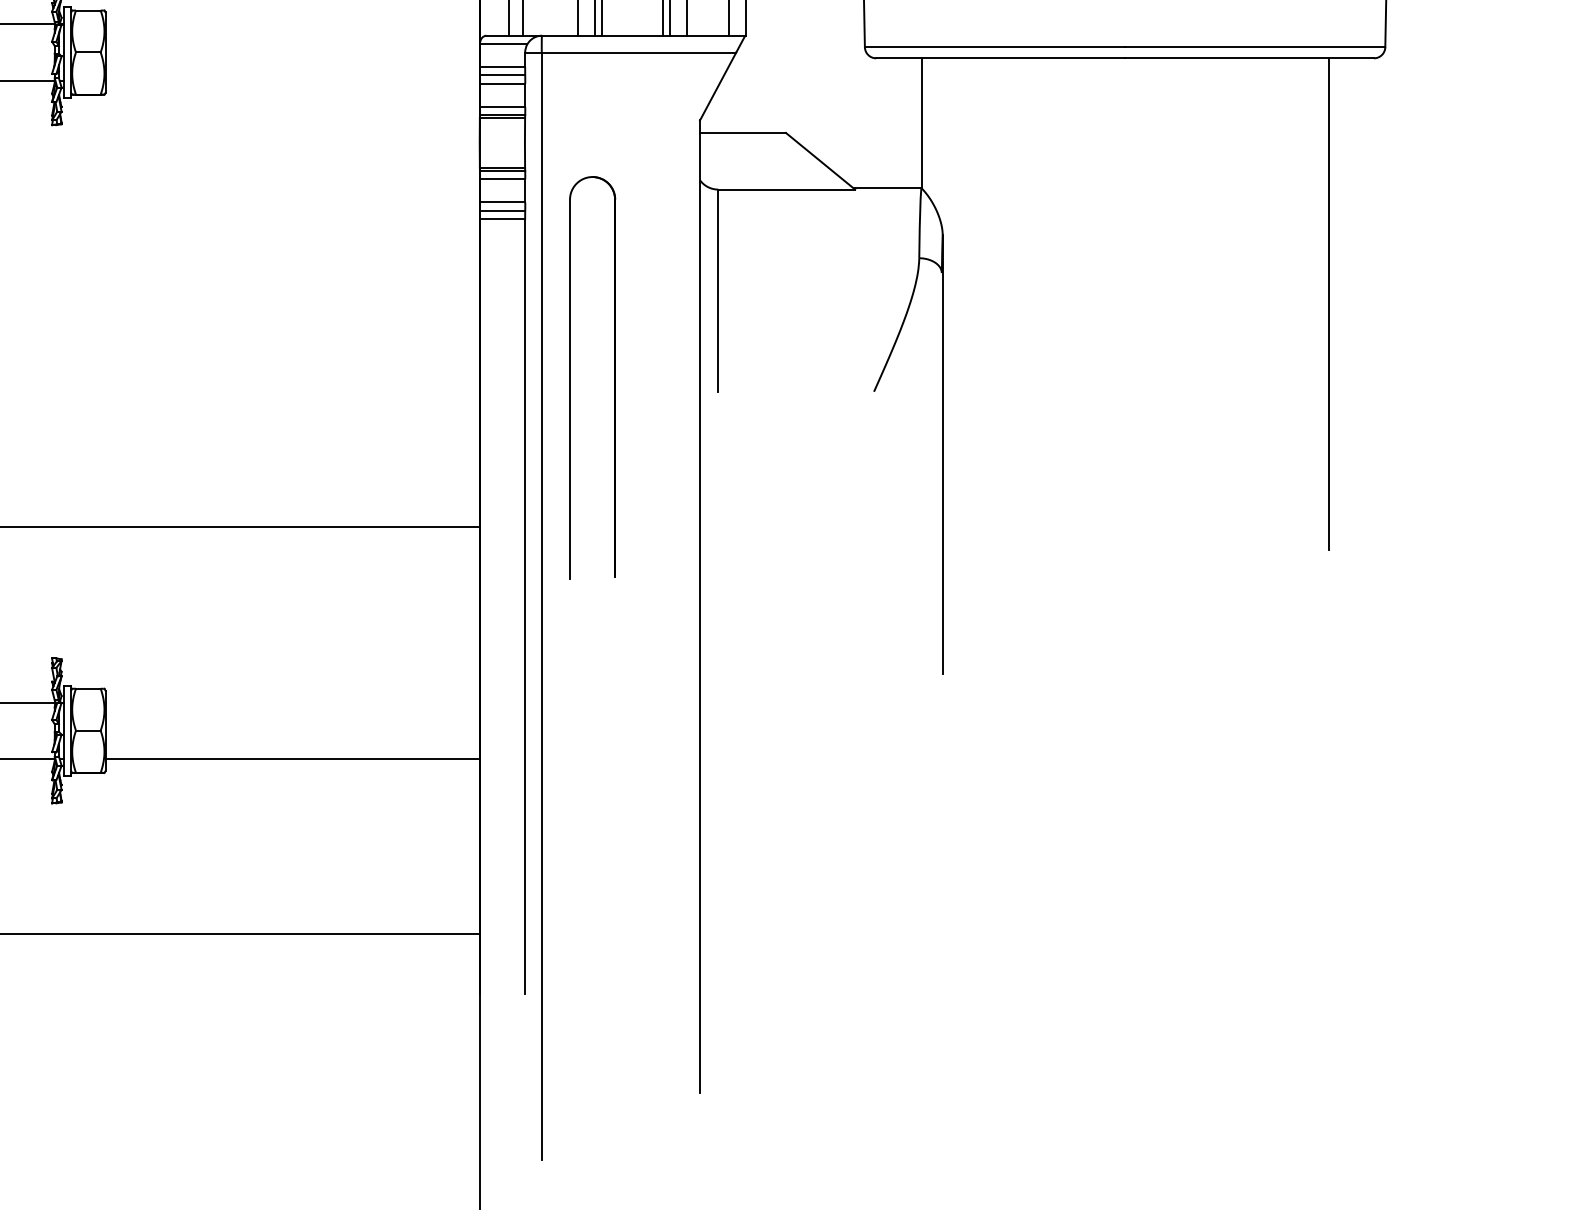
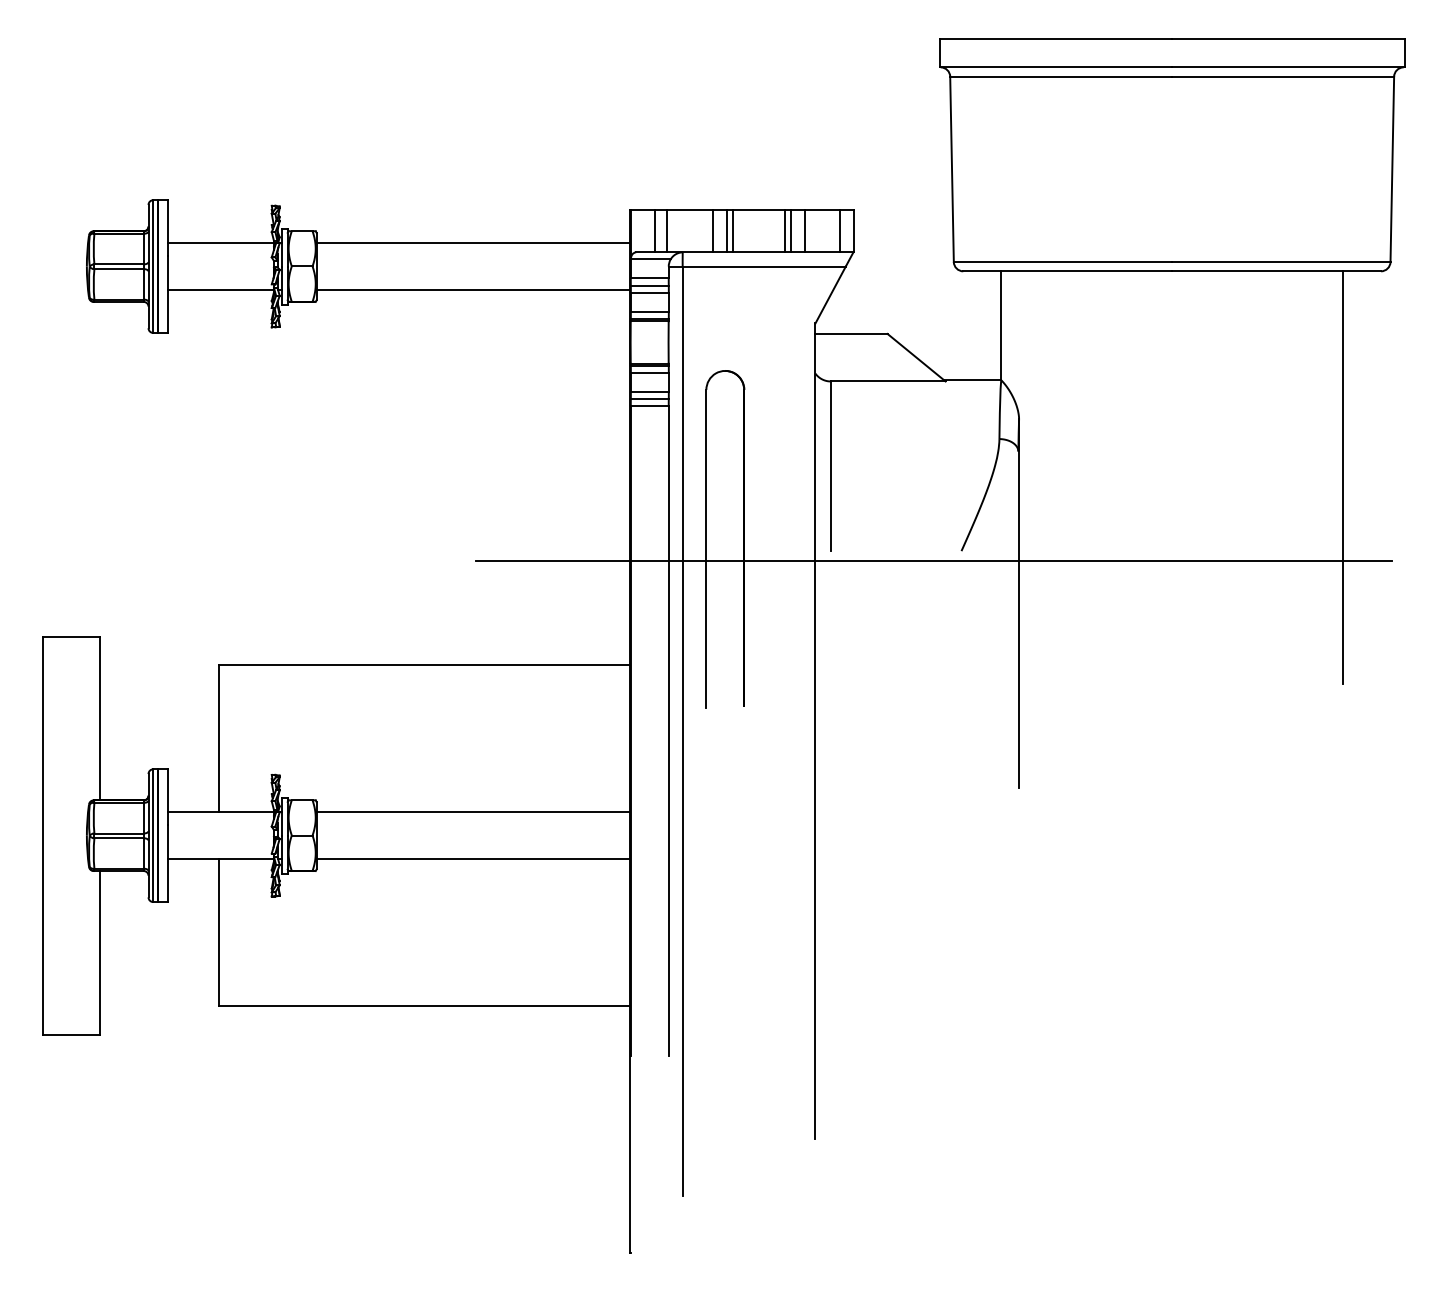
line: (292, 23) -> (473, 242), added
line: (292, 81) -> (473, 290), added
line: (841, 402) -> (934, 560), added
line: (292, 702) -> (473, 811), added

